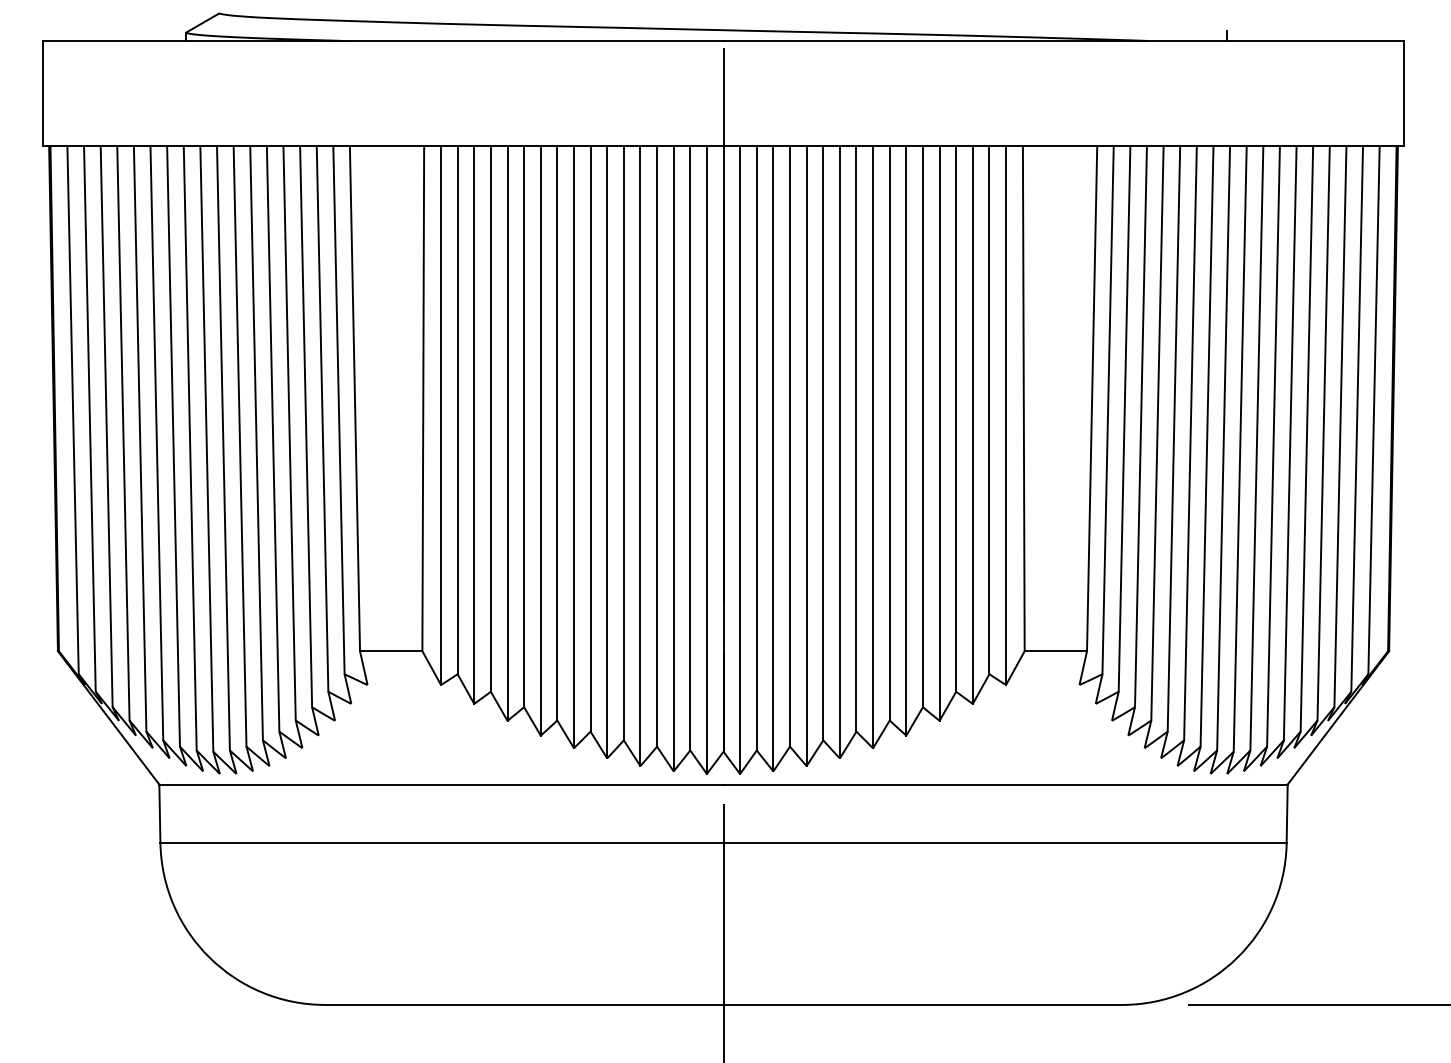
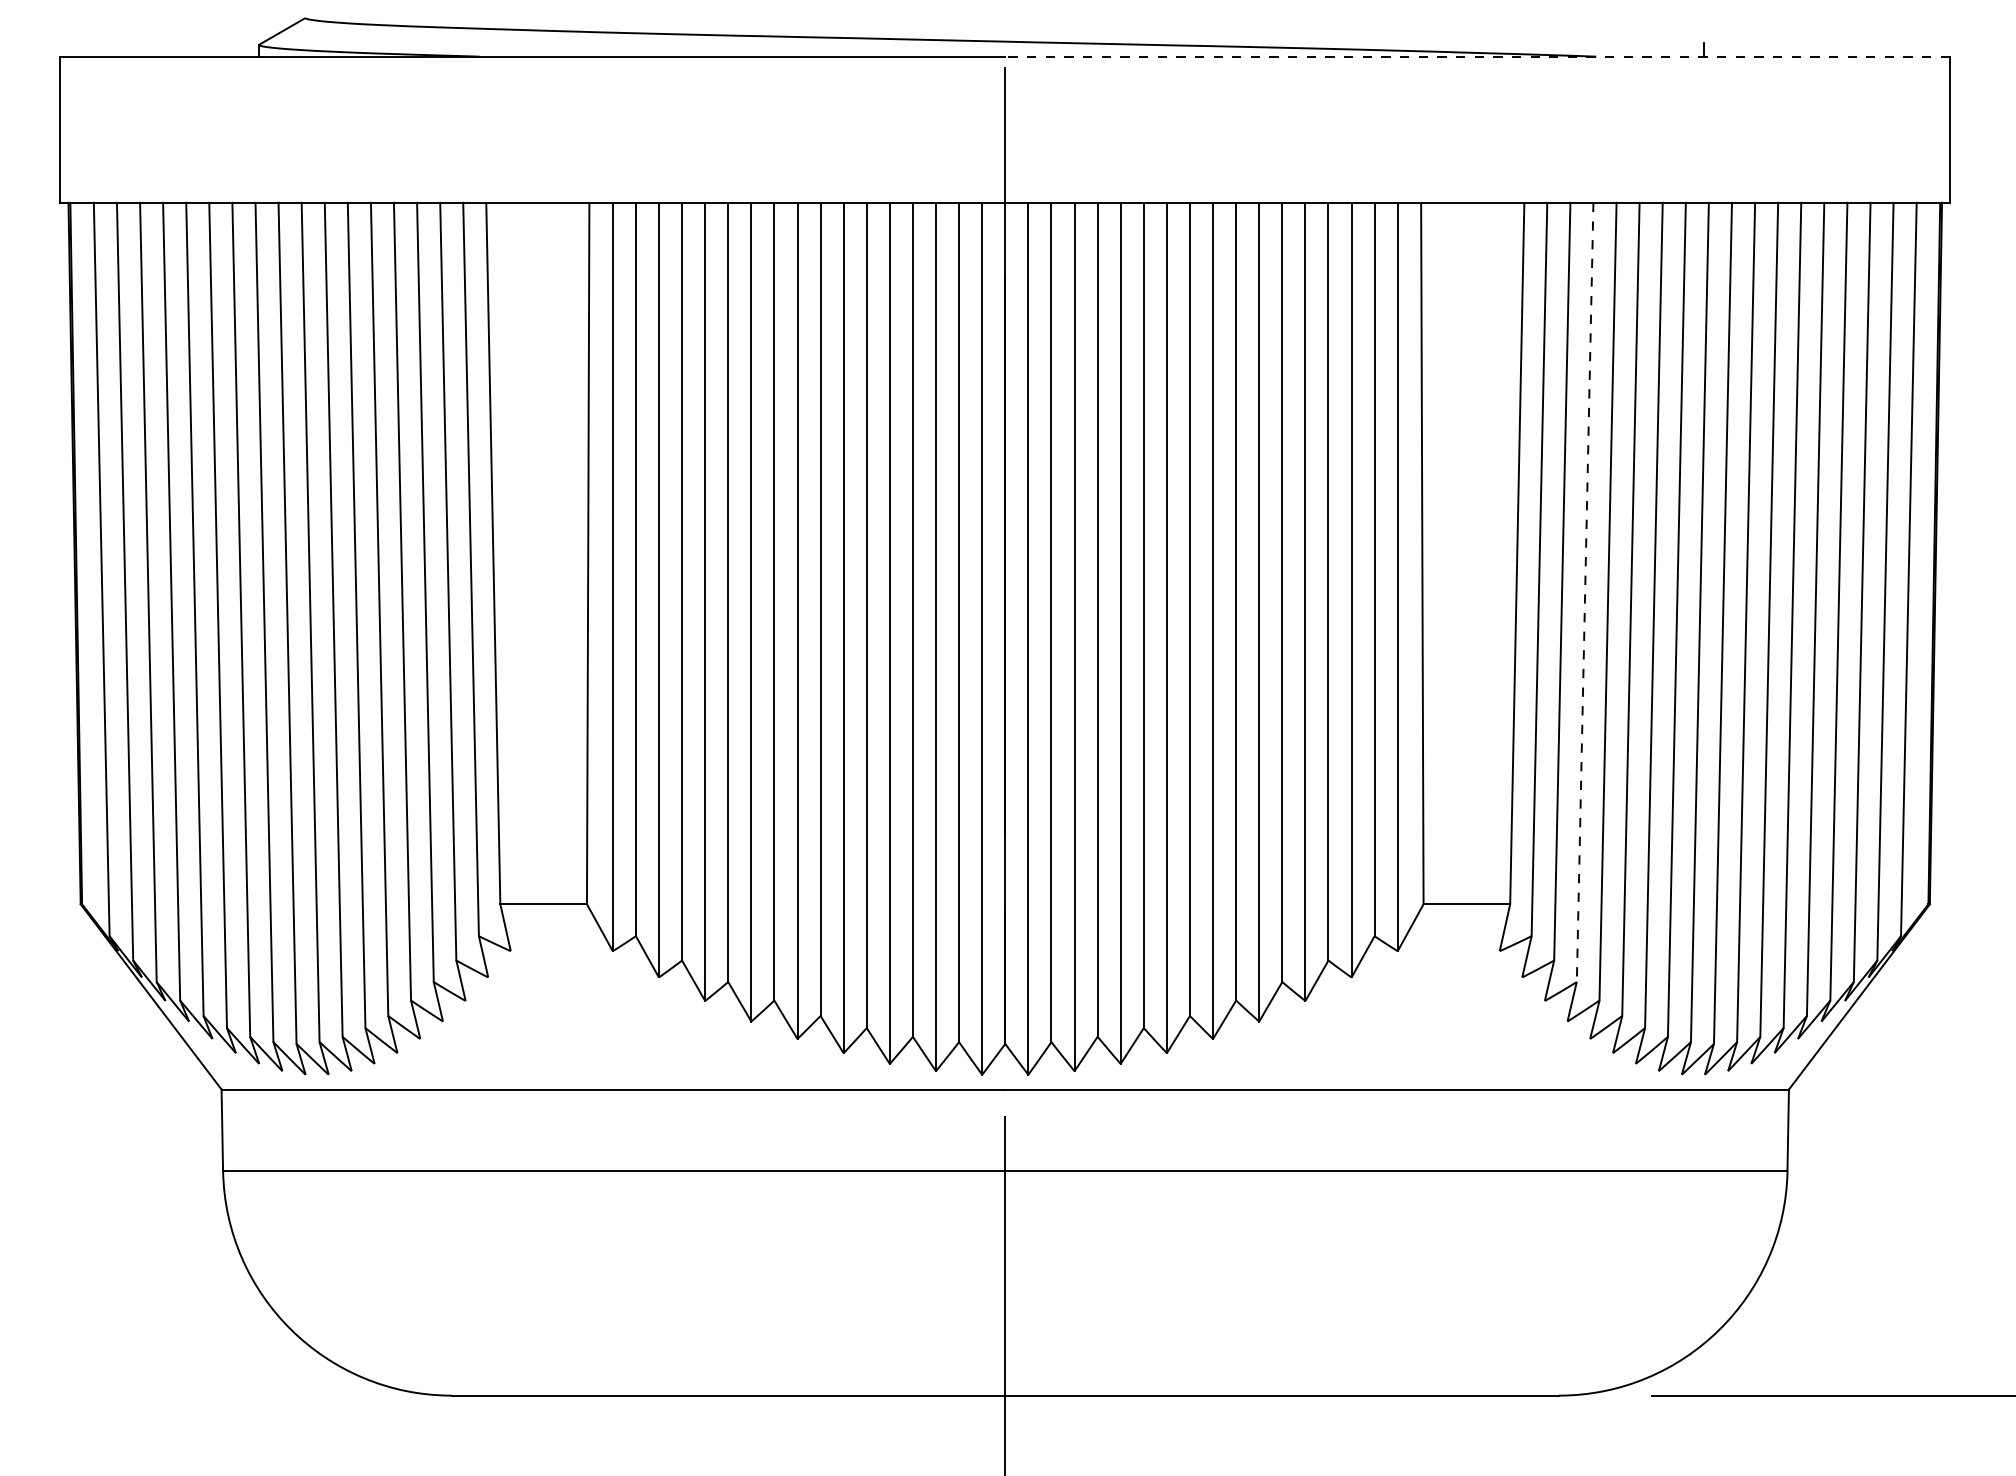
line: (1063, 40) -> (1477, 56), solid -> dashed
line: (1141, 426) -> (1585, 592), solid -> dashed

